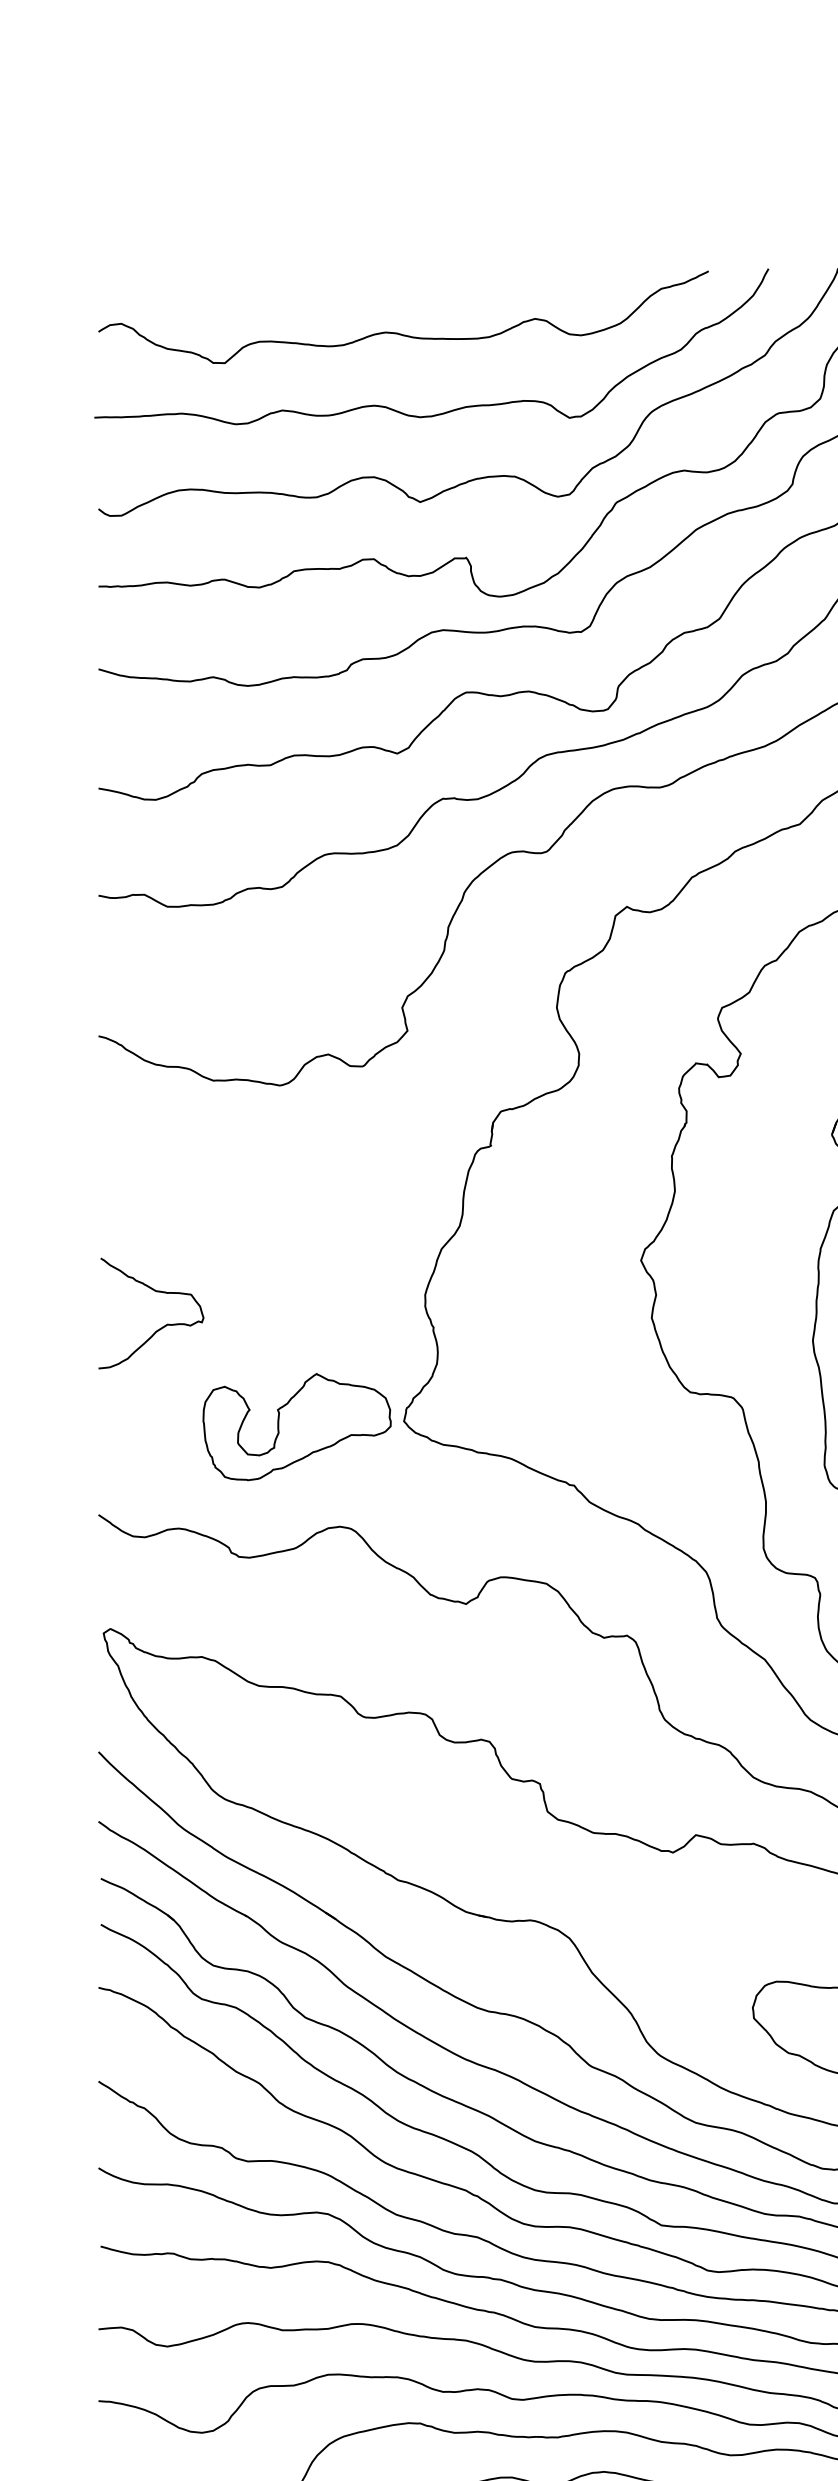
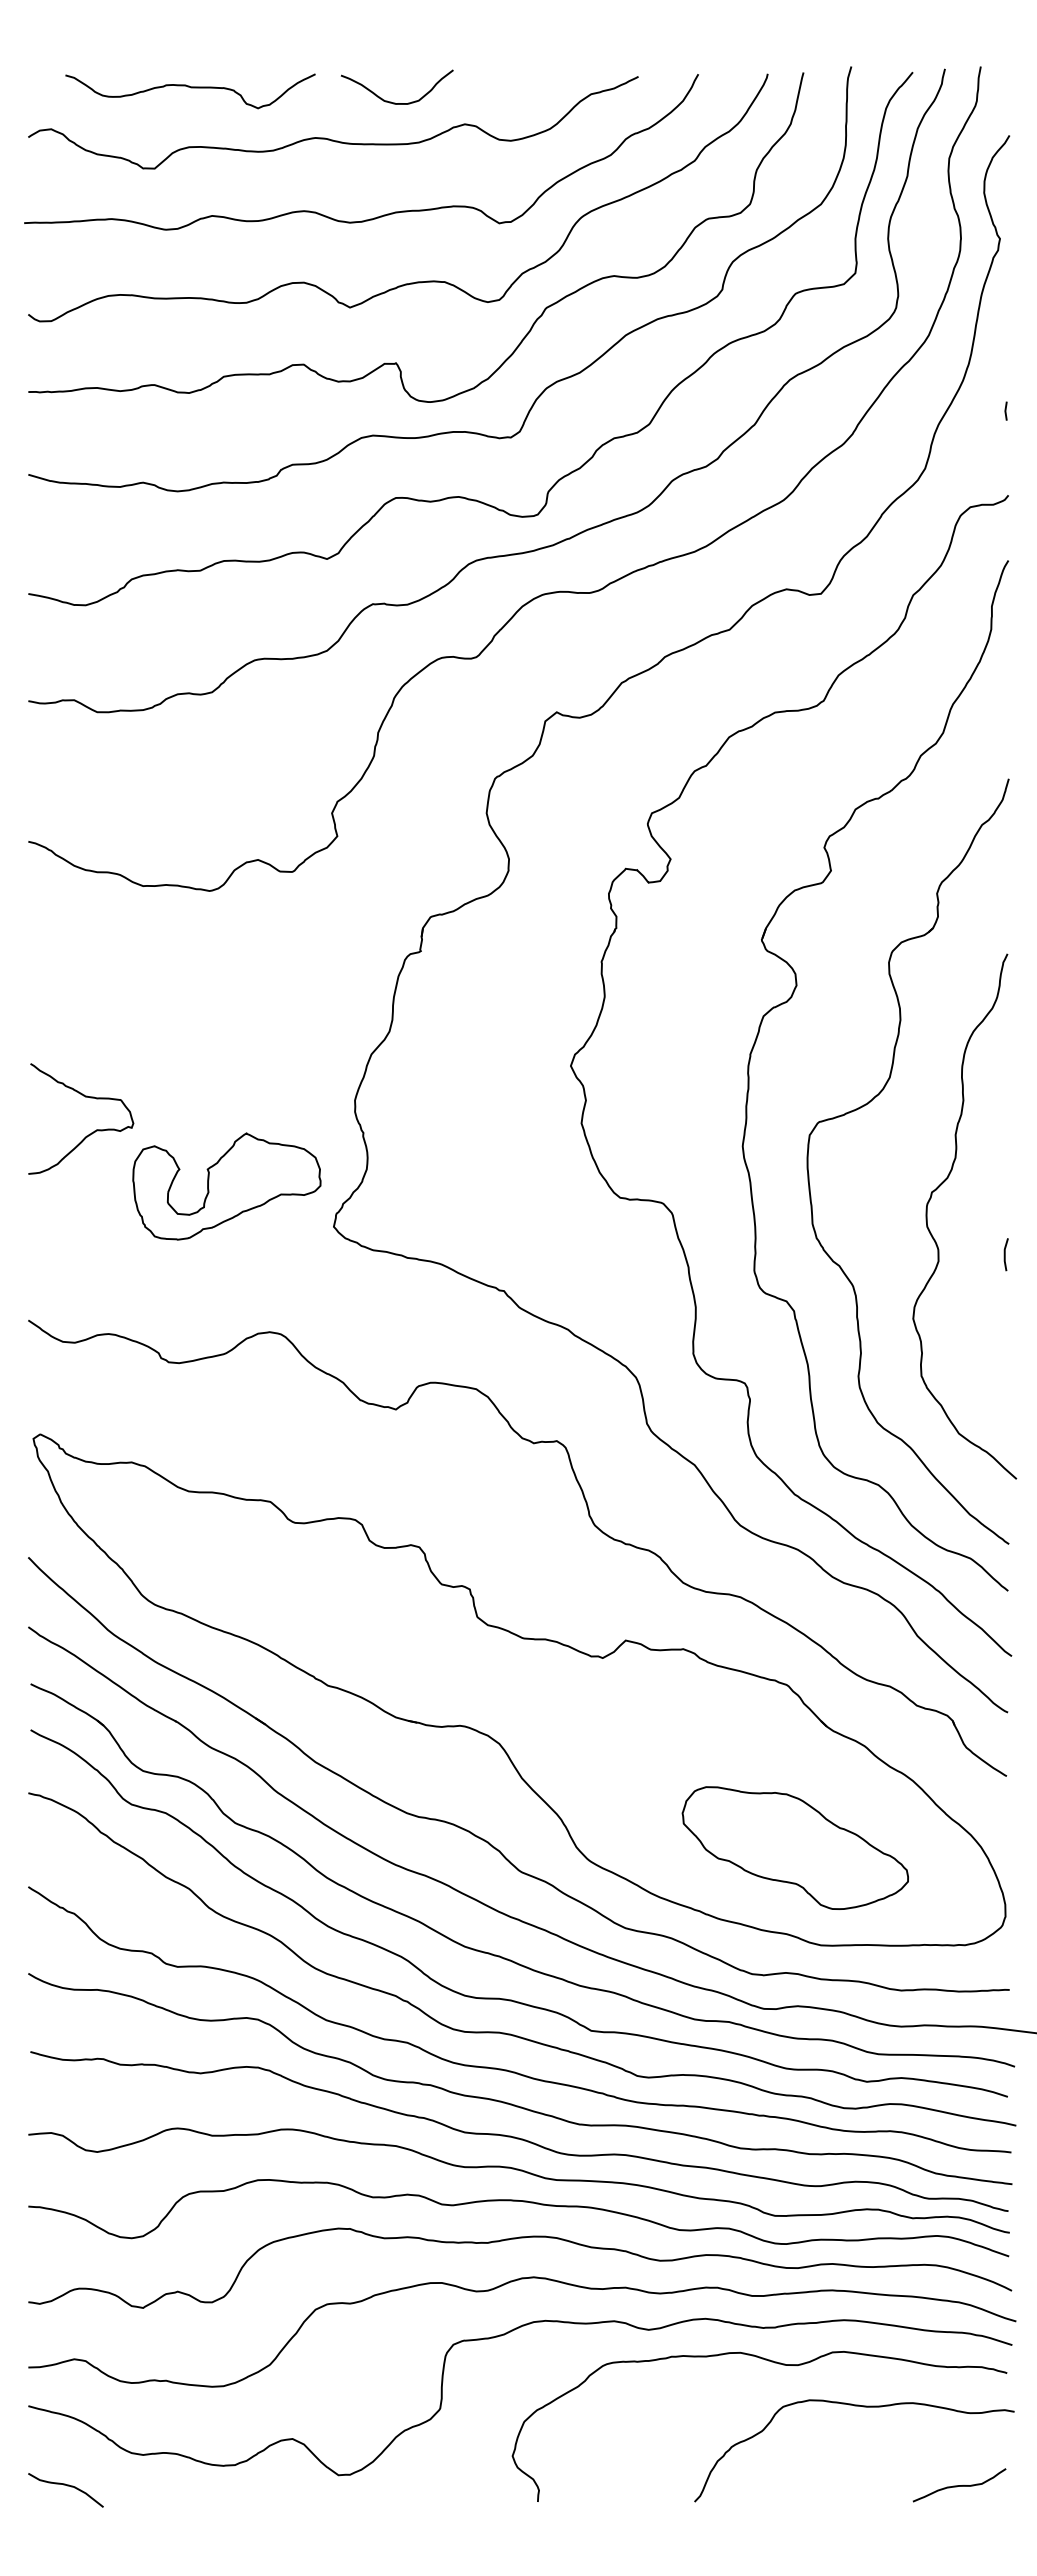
curve: (261, 283) -> (191, 88), added
curve: (461, 296) -> (391, 101), added
part: (296, 1427) -> (226, 1186), moved

